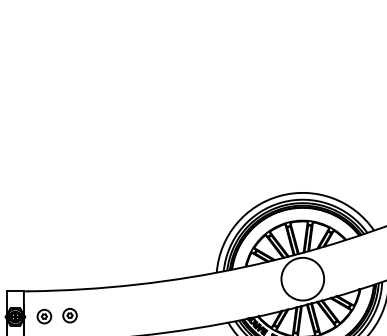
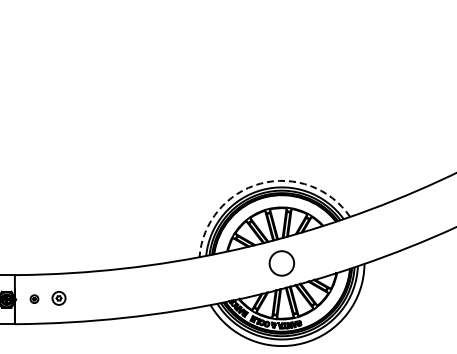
arc: (280, 195) -> (260, 183), solid -> dashed
circle: (302, 279) -> (281, 263), size x0.6
part: (44, 315) -> (34, 298), size x0.6

